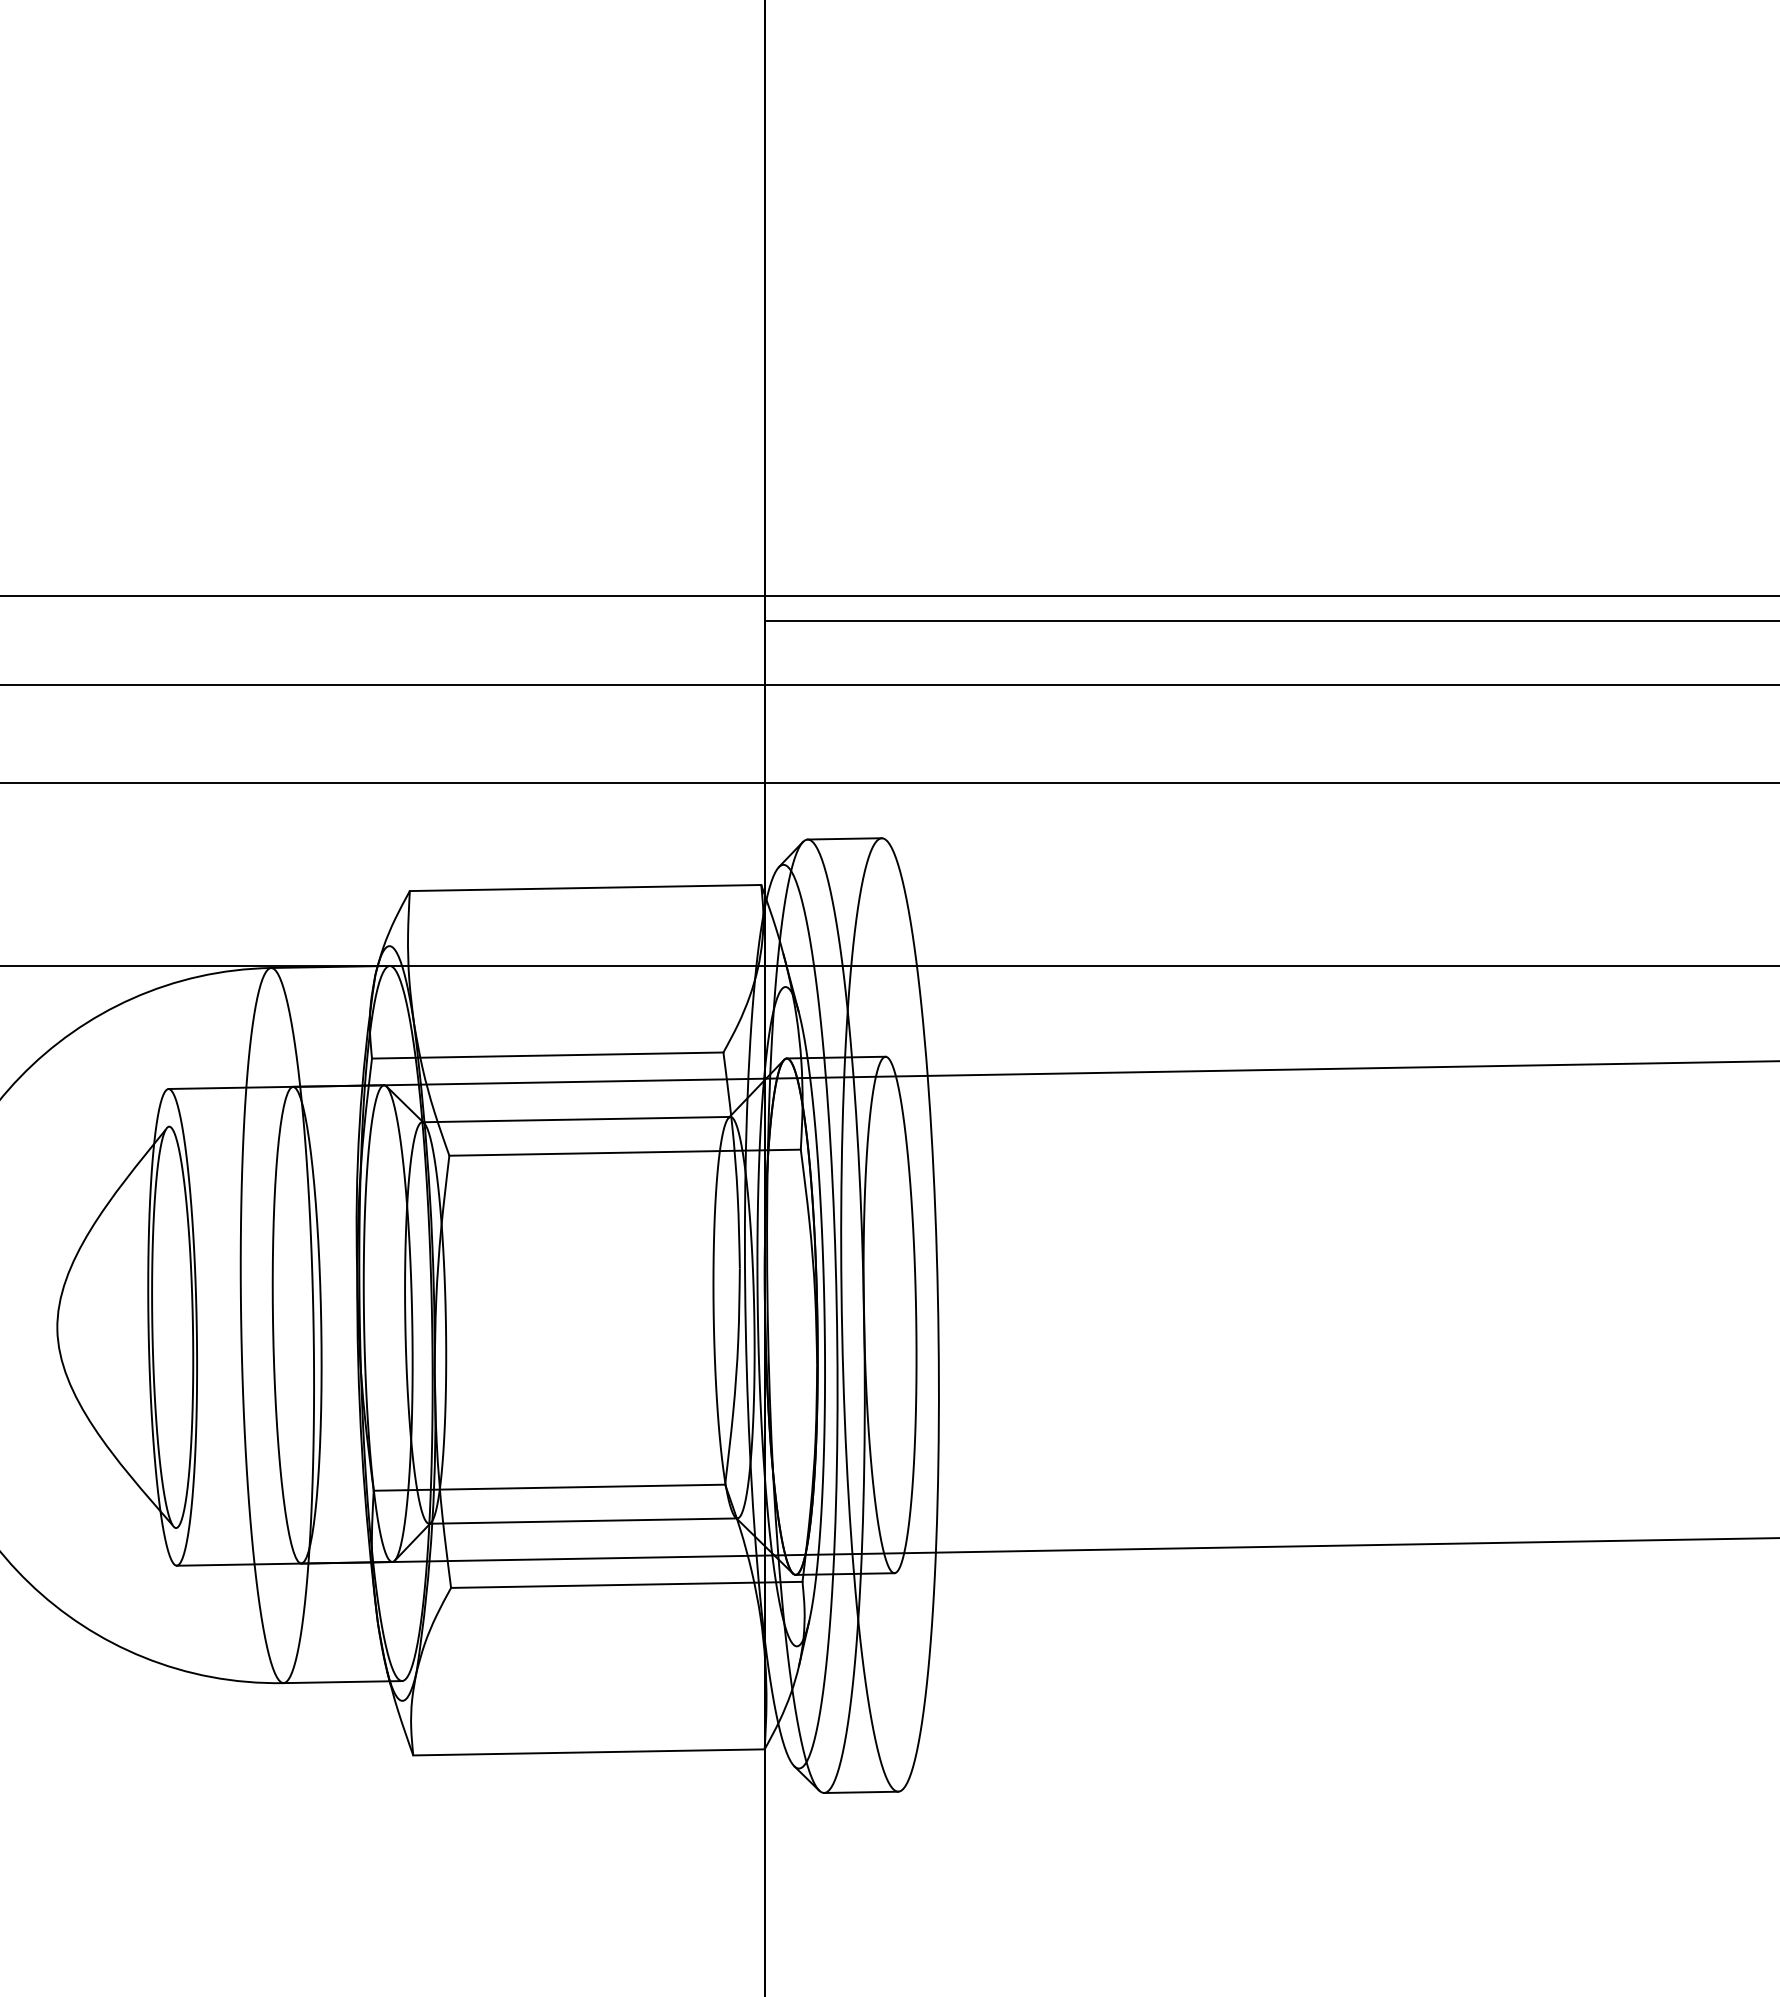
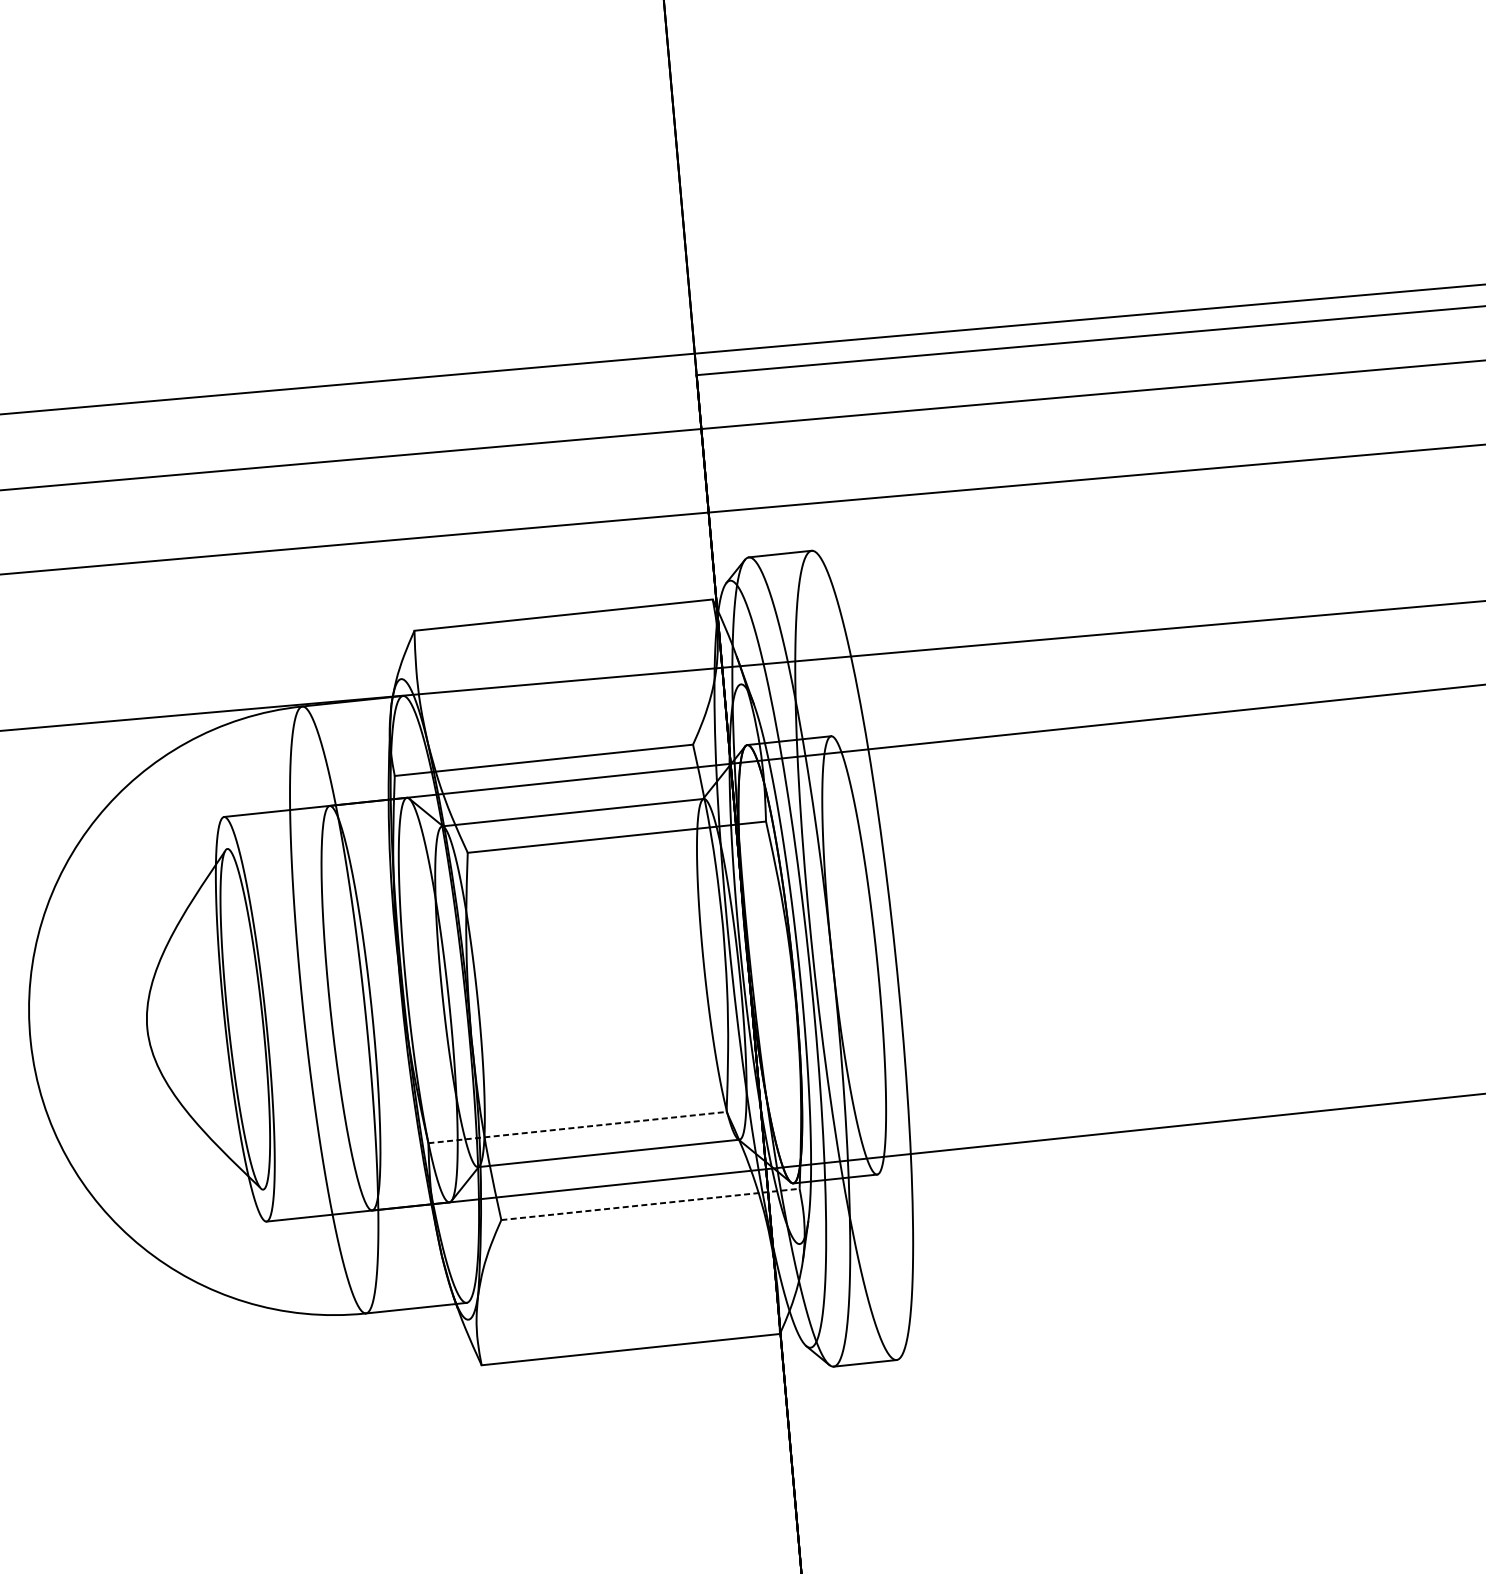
line: (549, 1487) -> (577, 1127), solid -> dashed
line: (626, 1584) -> (650, 1204), solid -> dashed

